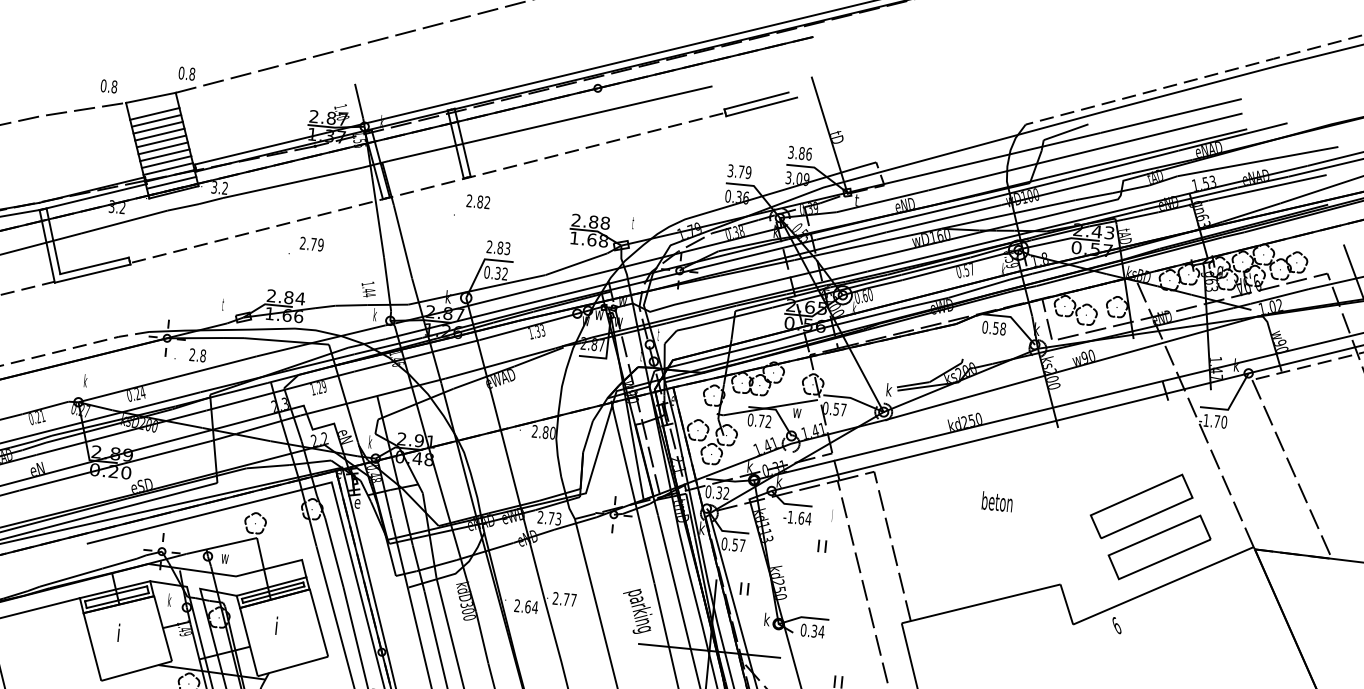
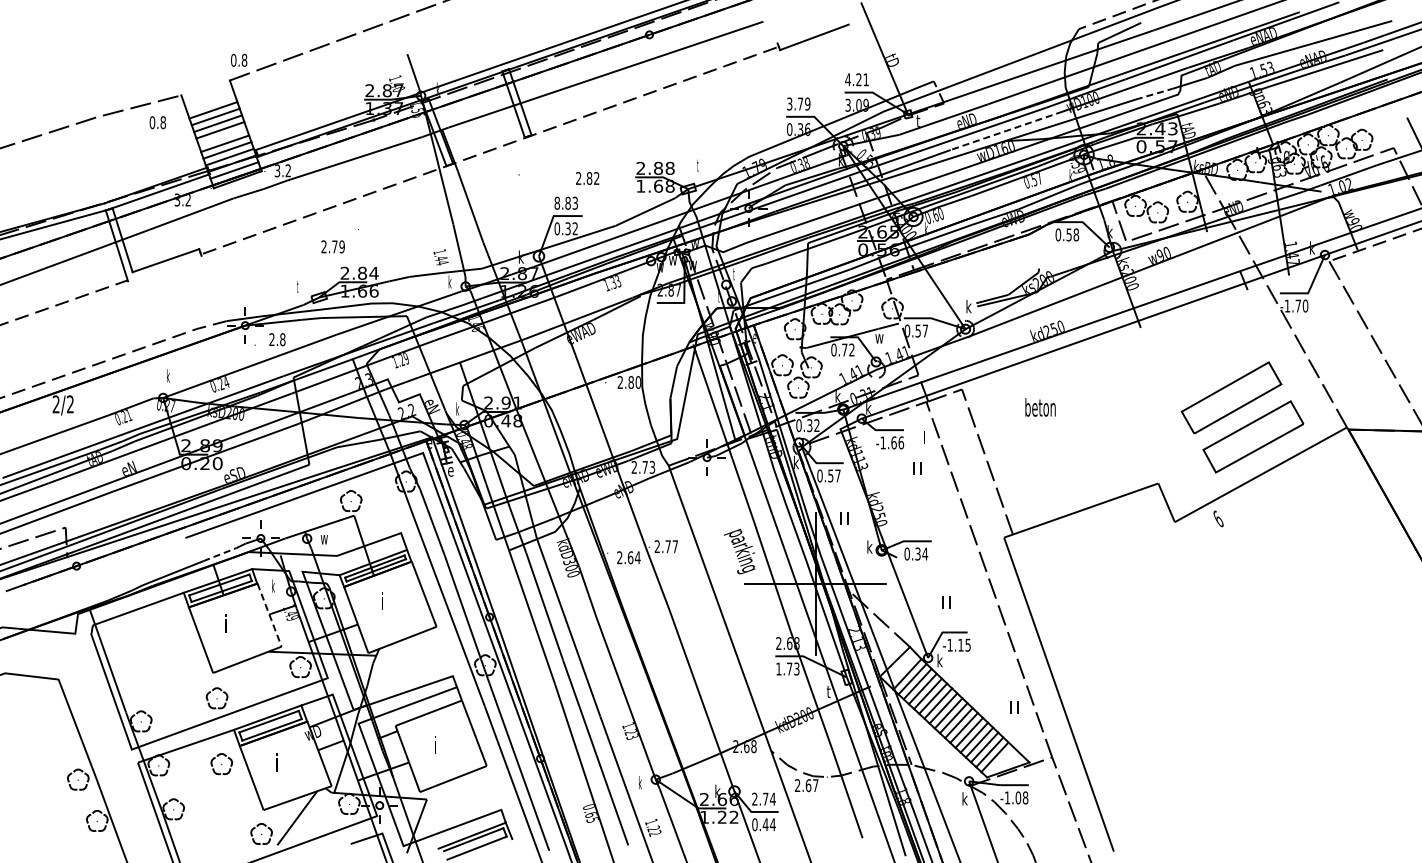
text: (108, 86) -> (157, 122), moved
line: (150, 97) -> (205, 87), removed
line: (756, 100) -> (808, 31), removed
line: (155, 113) -> (211, 103), removed
line: (162, 147) -> (222, 136), removed
text: (799, 152) -> (856, 79), 3.86 -> 4.21
line: (1094, 196) -> (1154, 94), solid -> dashed
text: (478, 201) -> (587, 178), moved
line: (943, 218) -> (1006, 130), solid -> dashed
text: (311, 243) -> (332, 246), moved
text: (489, 246) -> (557, 202), 2.83 -> 8.83
line: (92, 273) -> (164, 268), removed
text: (997, 501) -> (1040, 407), moved
text: (808, 518) -> (901, 442), -1.64 -> -1.66
line: (120, 563) -> (220, 554), solid -> dashed
line: (163, 629) -> (269, 615), solid -> dashed

